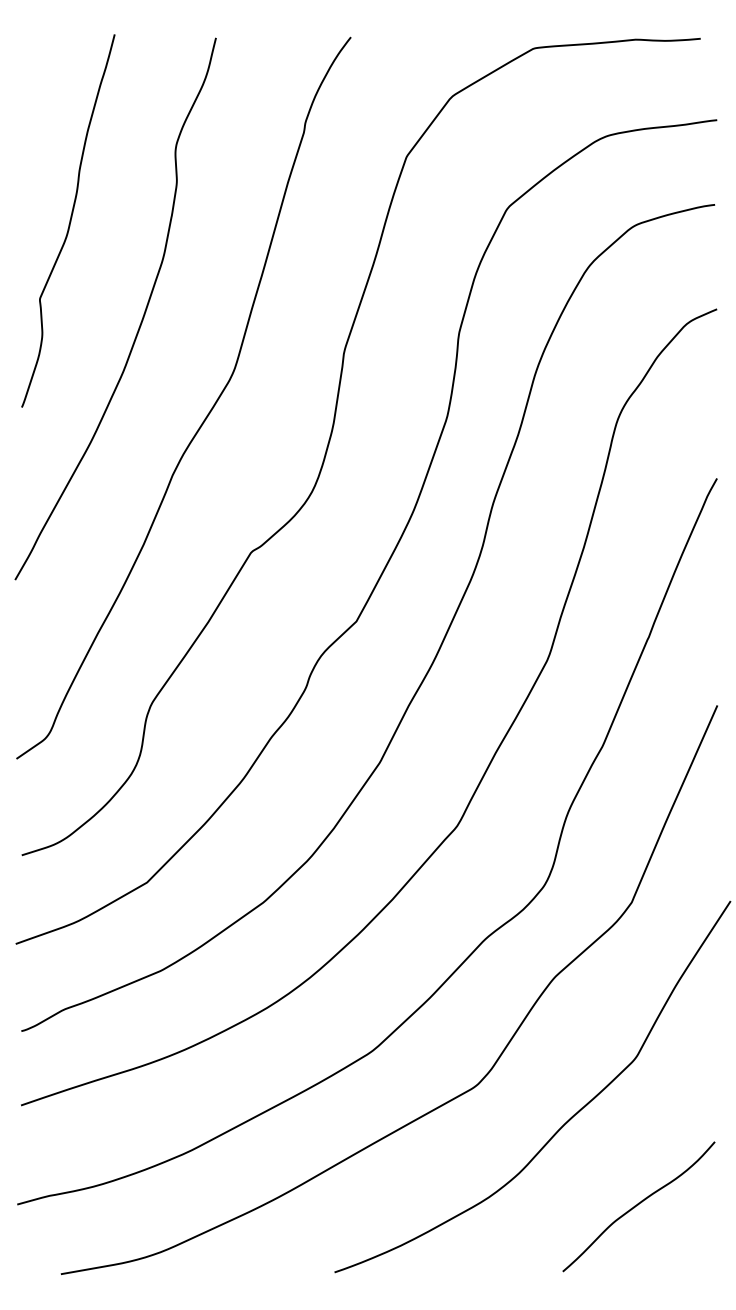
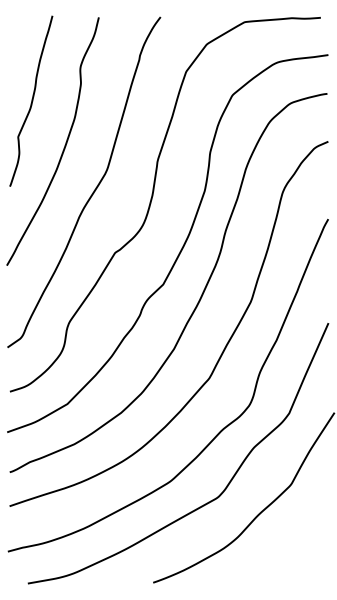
curve: (638, 1206) -> (292, 552), removed

